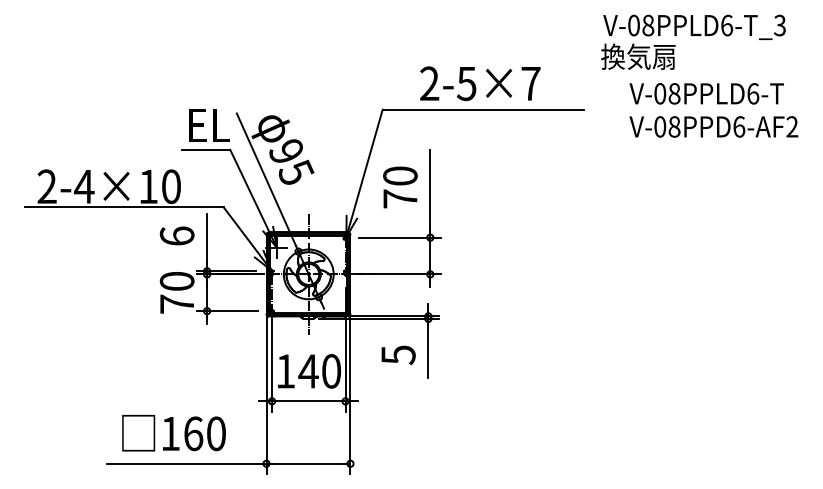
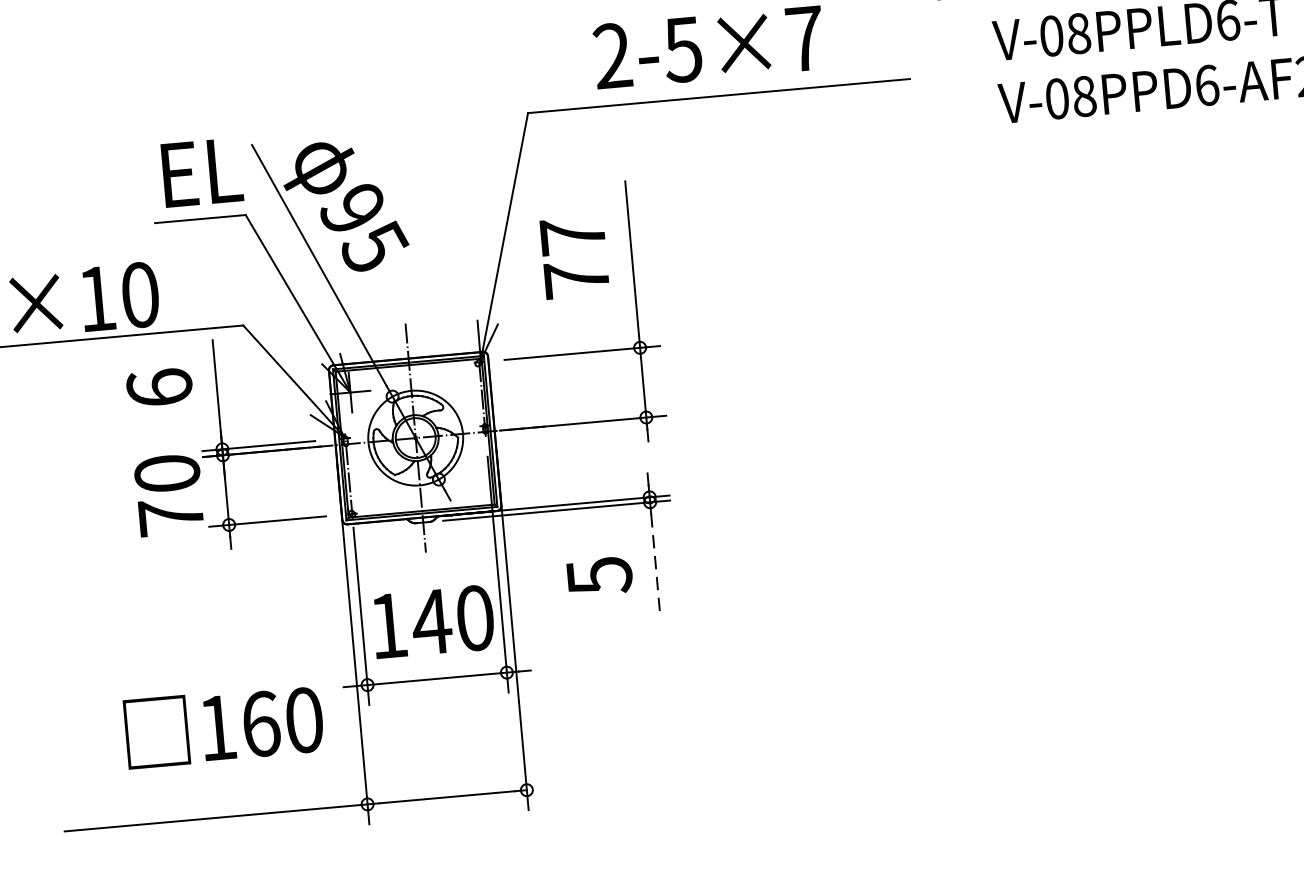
text: (400, 175) -> (572, 234), 70 -> 77
line: (428, 352) -> (656, 565), solid -> dashed
text: (173, 433) -> (223, 726), moved

